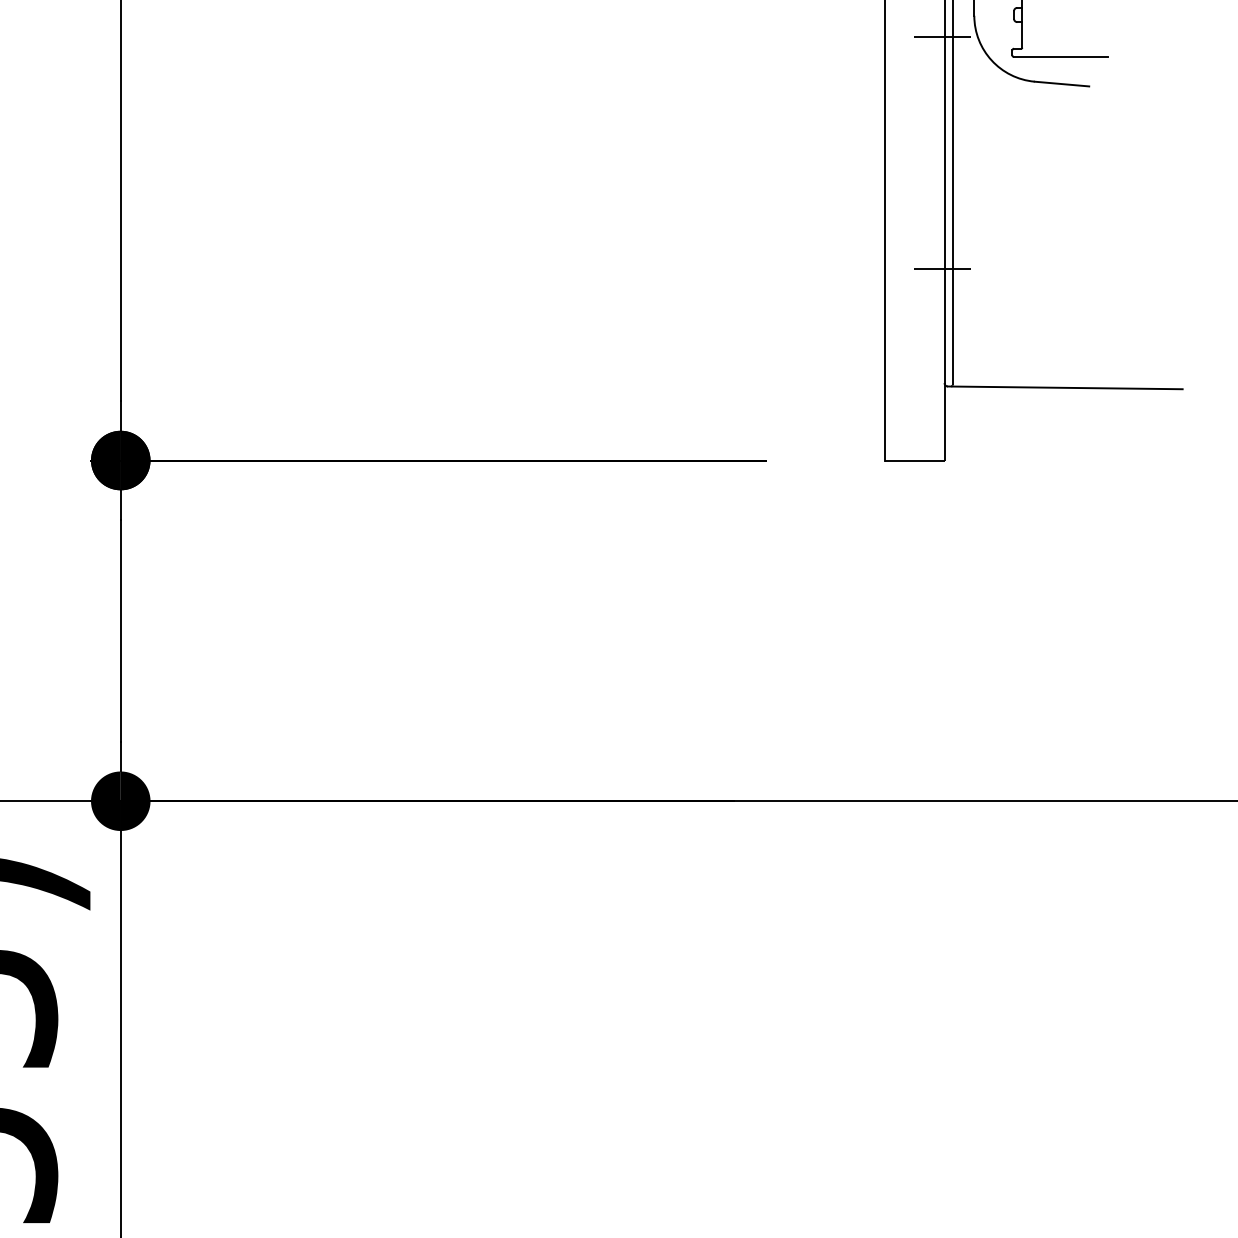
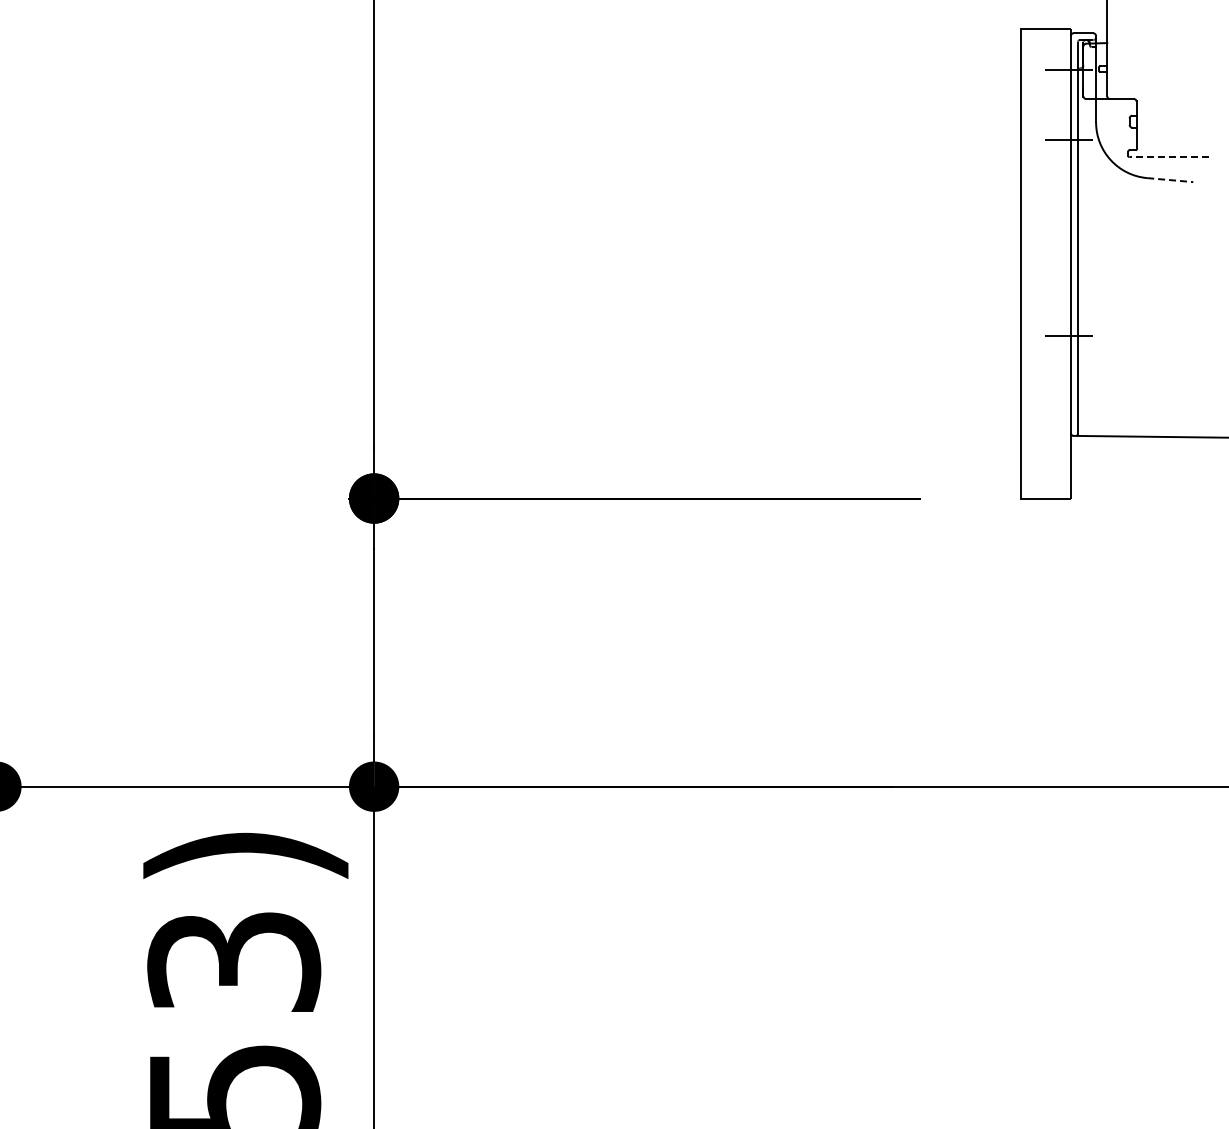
line: (1061, 57) -> (1169, 157), solid -> dashed
line: (1062, 84) -> (1170, 180), solid -> dashed

